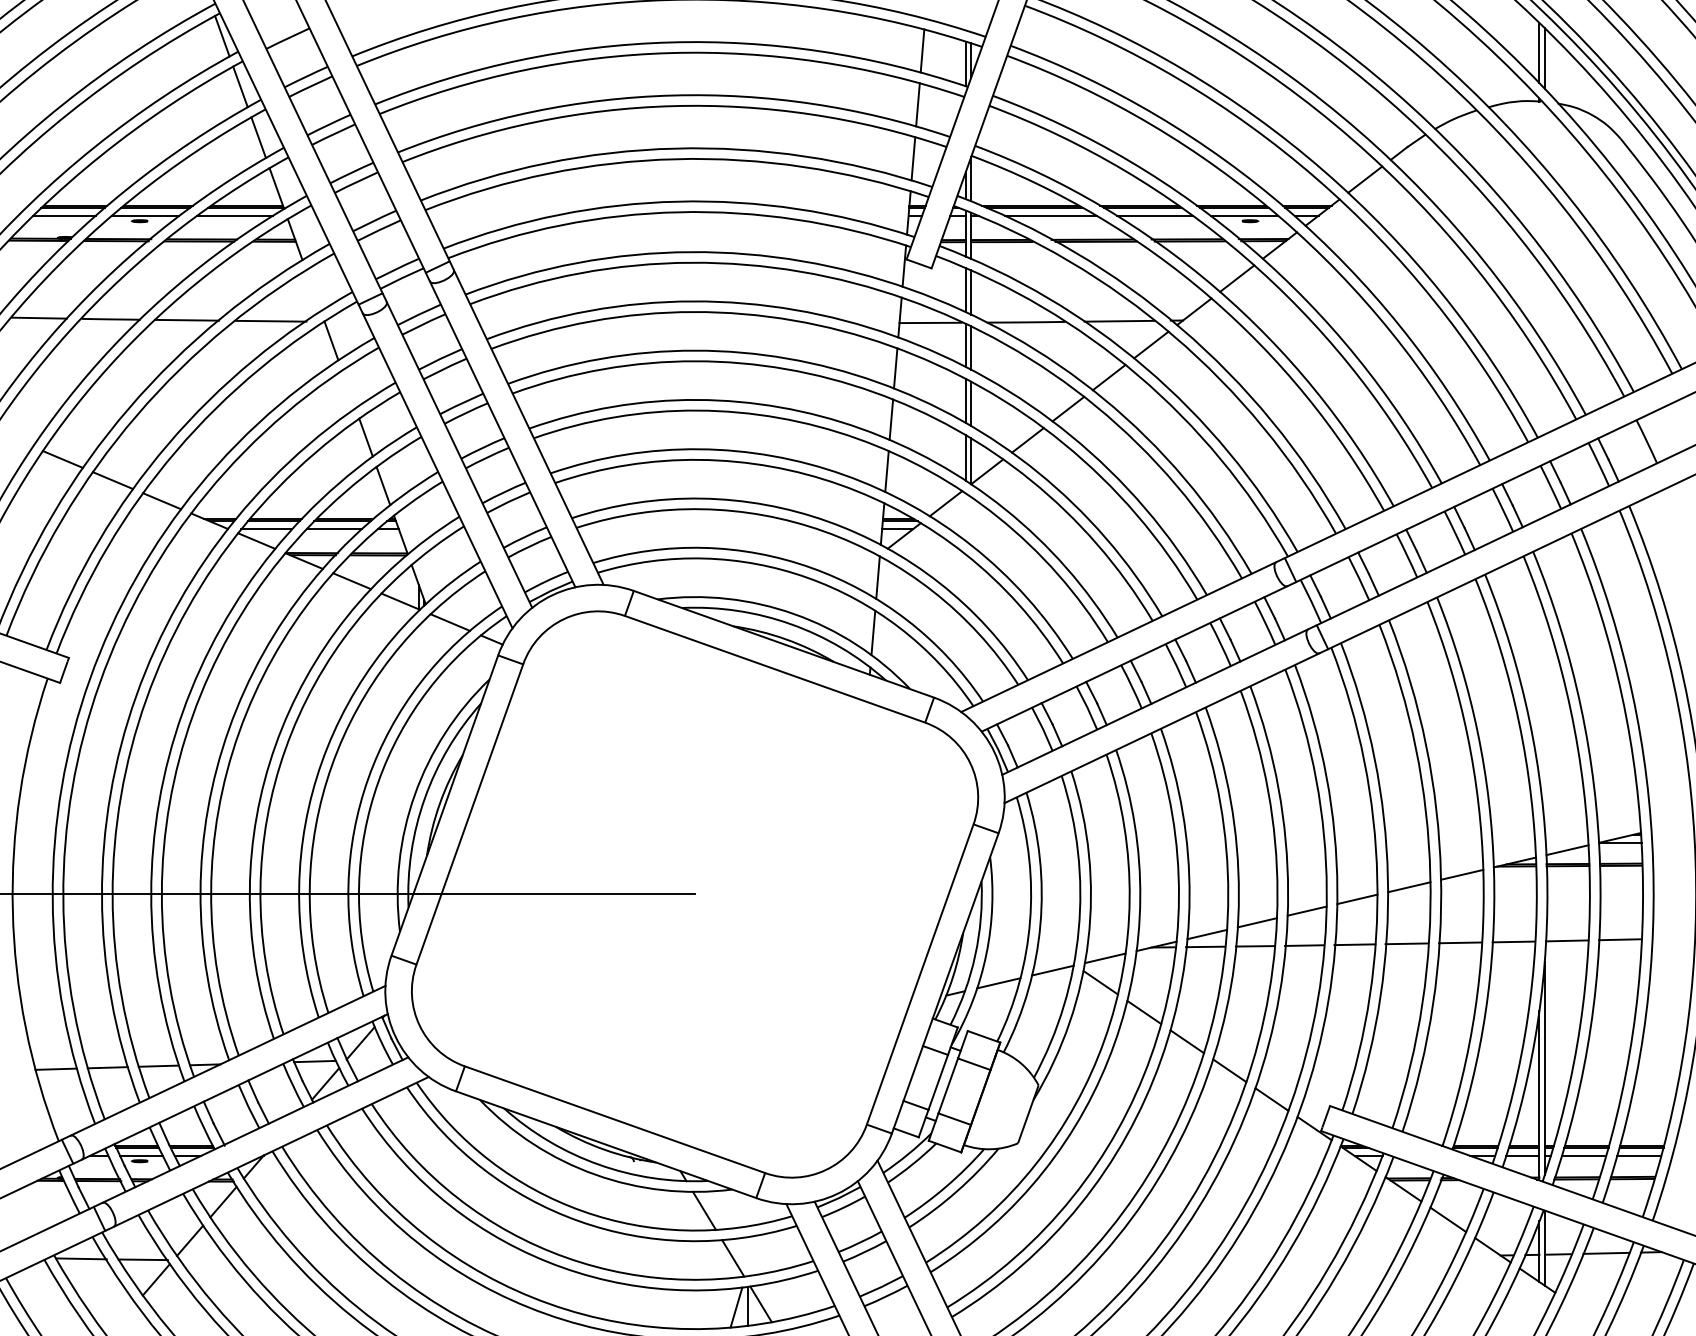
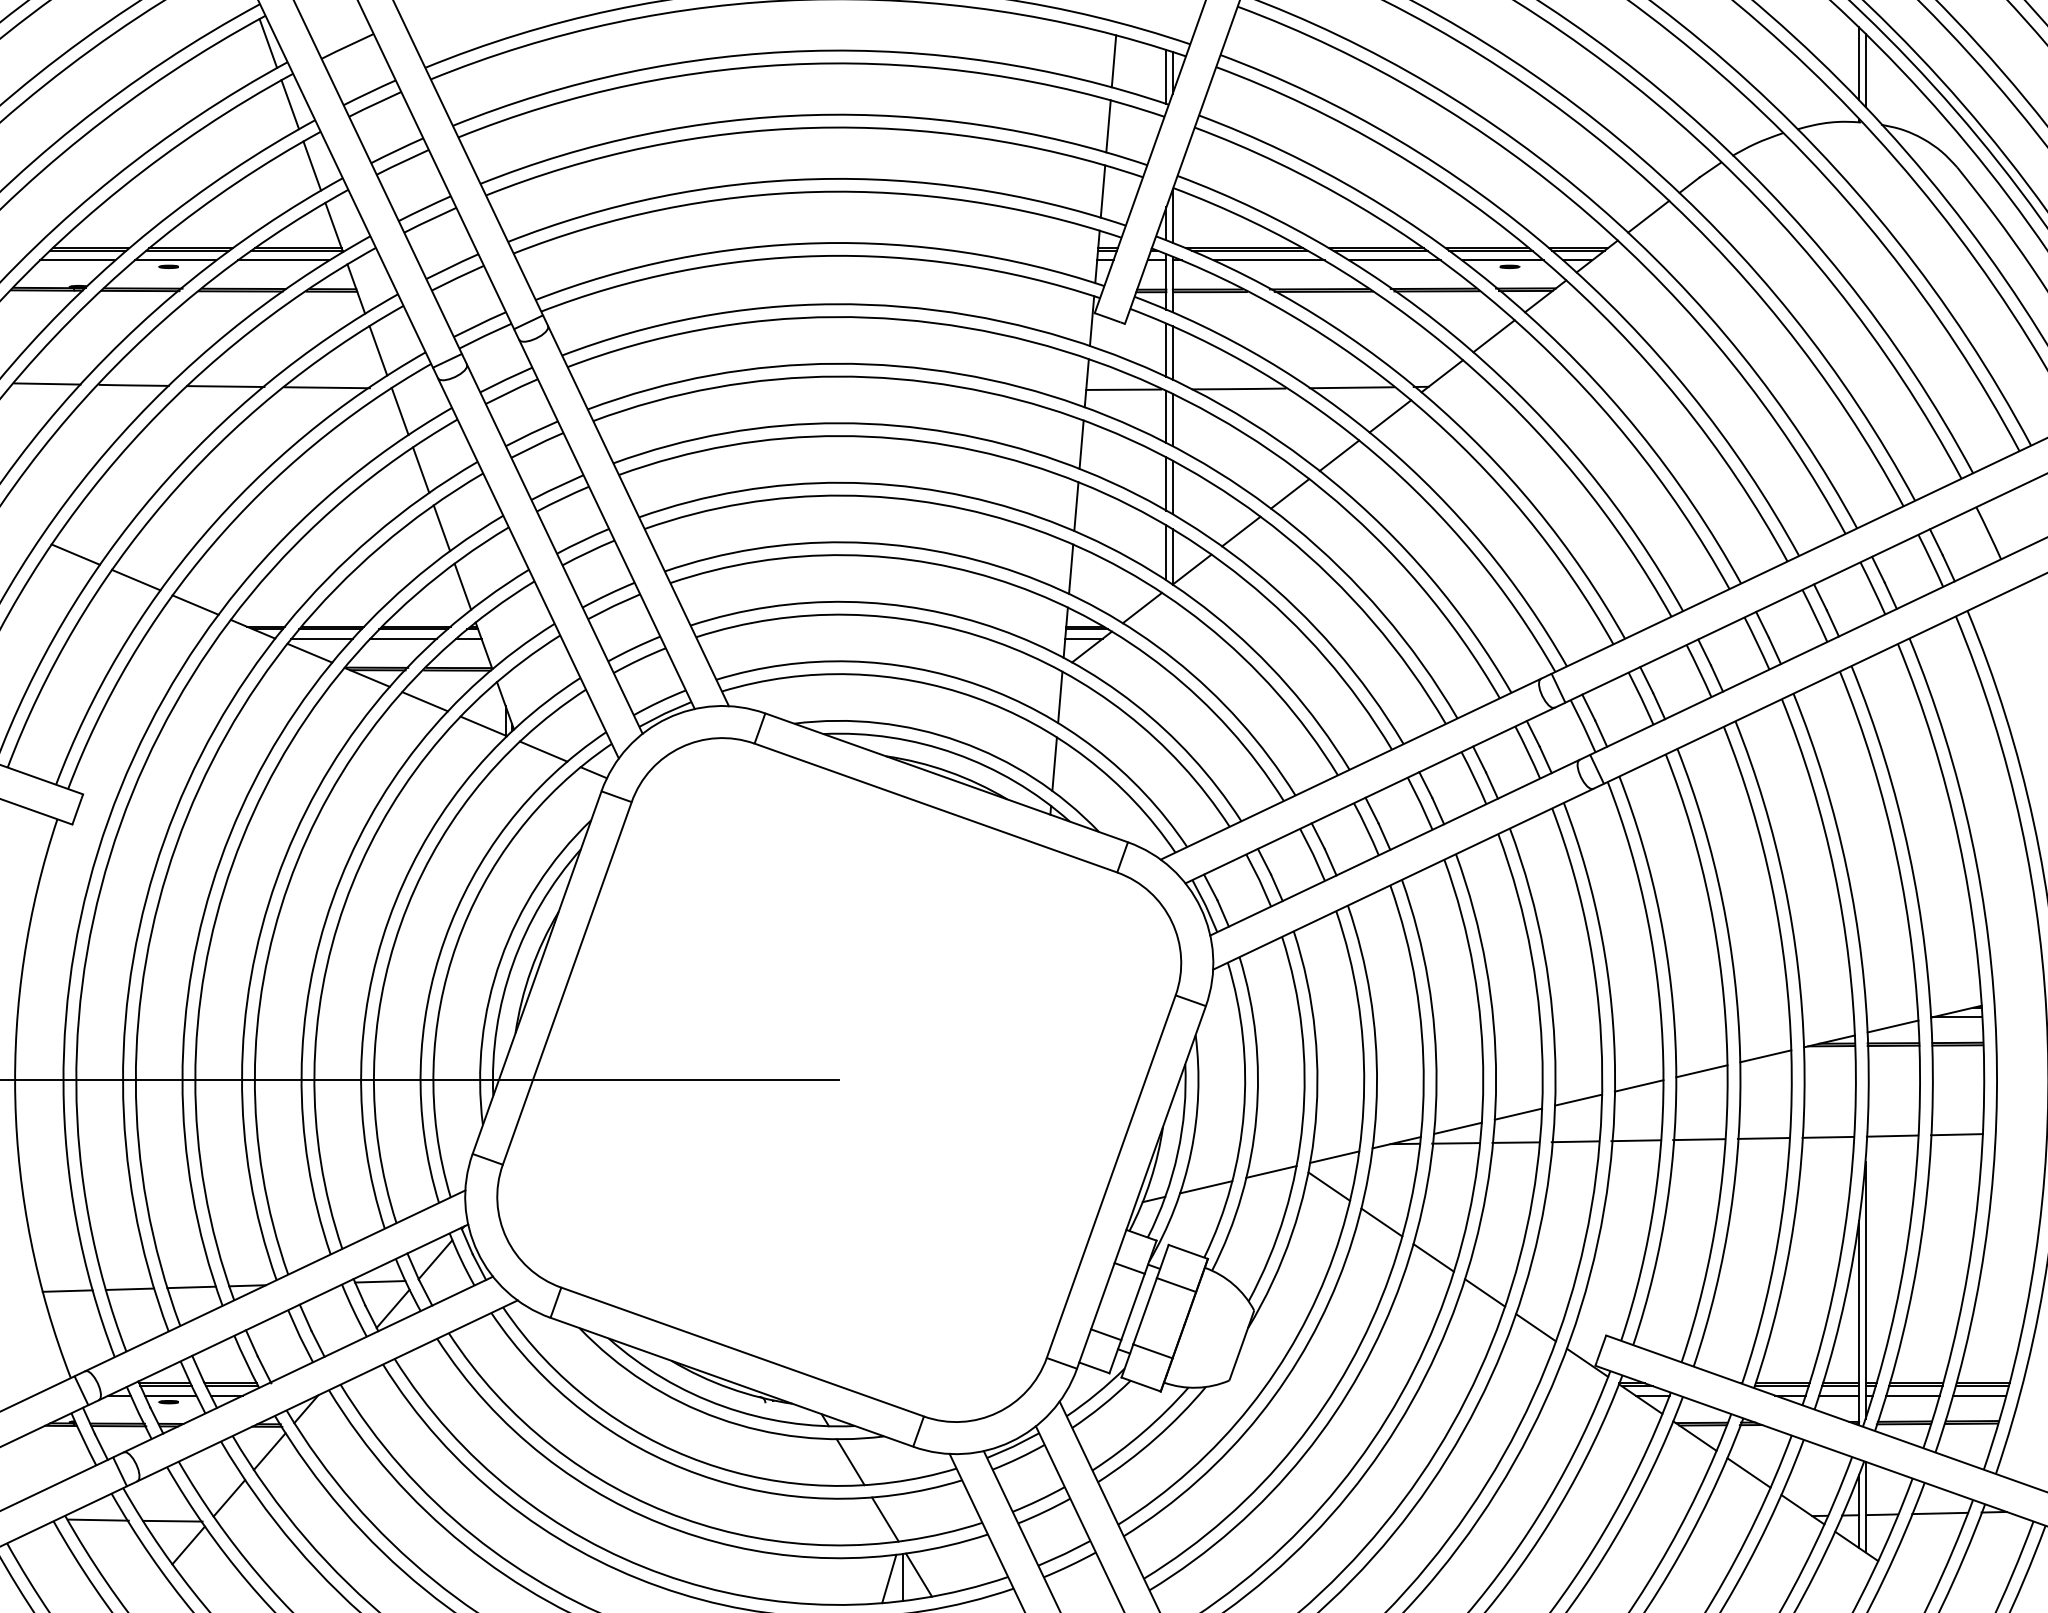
line: (313, 290) -> (378, 350), added
line: (349, 388) -> (421, 469), added

